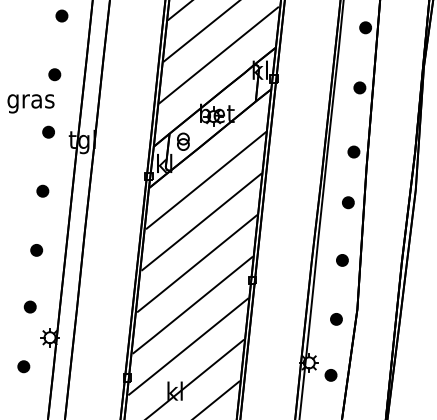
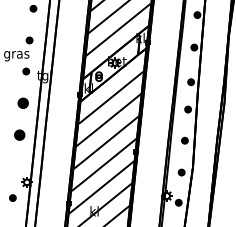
part: (41, 191) -> (22, 103), size x1.6
part: (36, 250) -> (19, 135), size x1.6
part: (30, 306) -> (16, 165), removed

